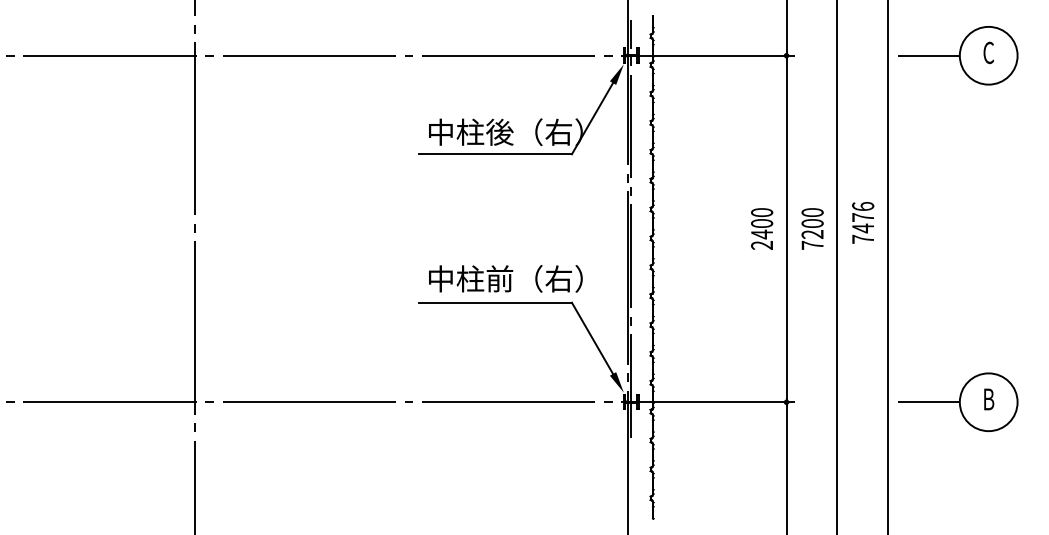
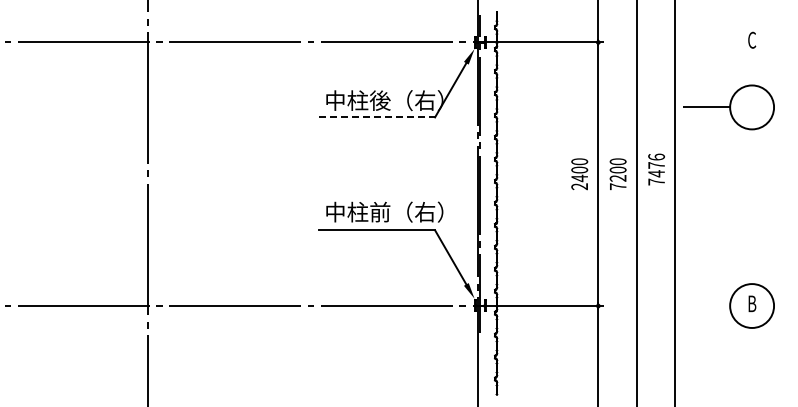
part: (957, 55) -> (728, 107), moved
line: (496, 154) -> (377, 117), solid -> dashed
line: (928, 402) -> (706, 306), removed

